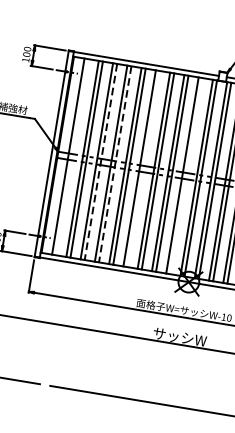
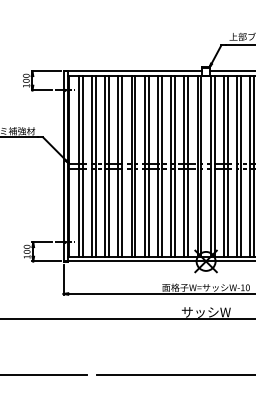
line: (72, 157) -> (82, 166), added
line: (101, 162) -> (109, 166), dashed -> solid
line: (115, 164) -> (122, 166), dashed -> solid
line: (143, 169) -> (148, 166), added
line: (186, 176) -> (188, 166), added

